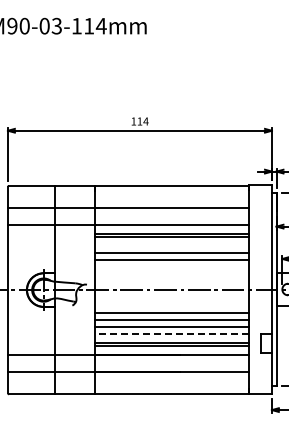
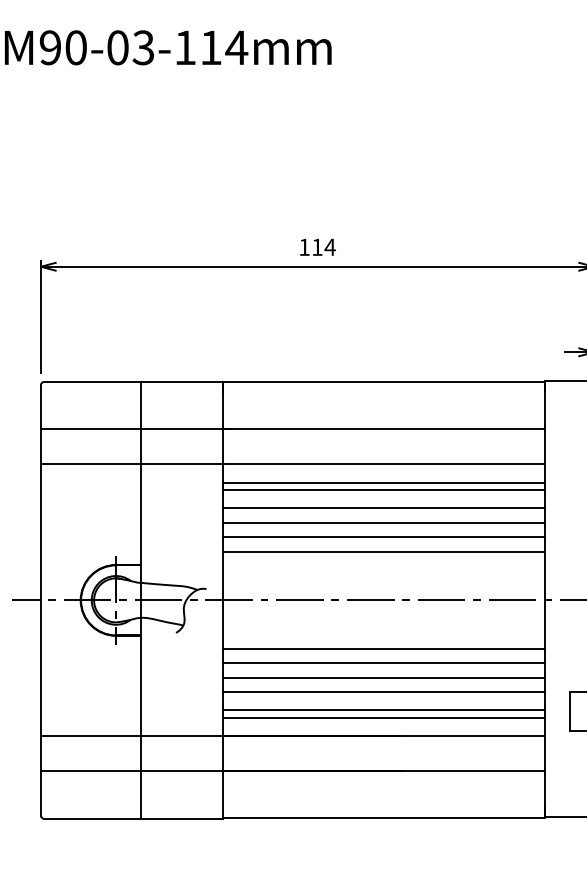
line: (171, 245) -> (383, 506), added
line: (171, 266) -> (383, 550), added
line: (171, 333) -> (383, 691), dashed -> solid

